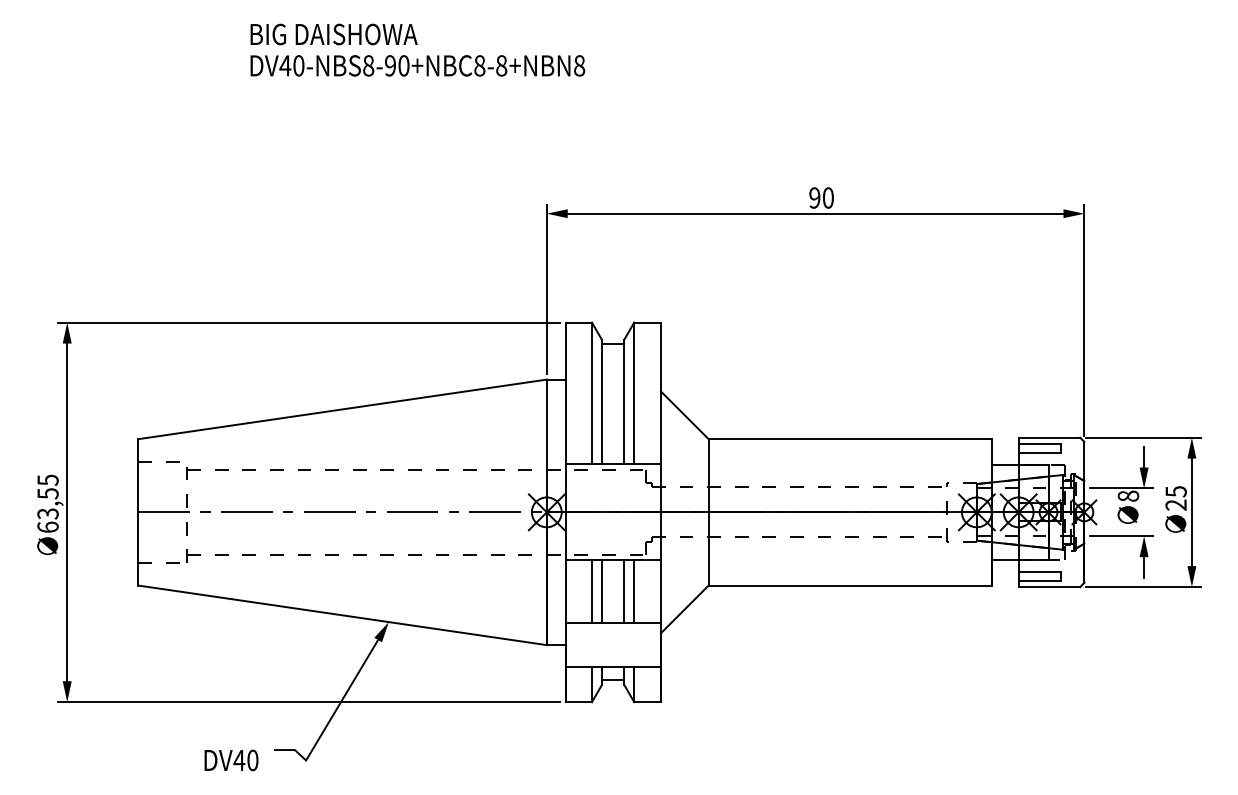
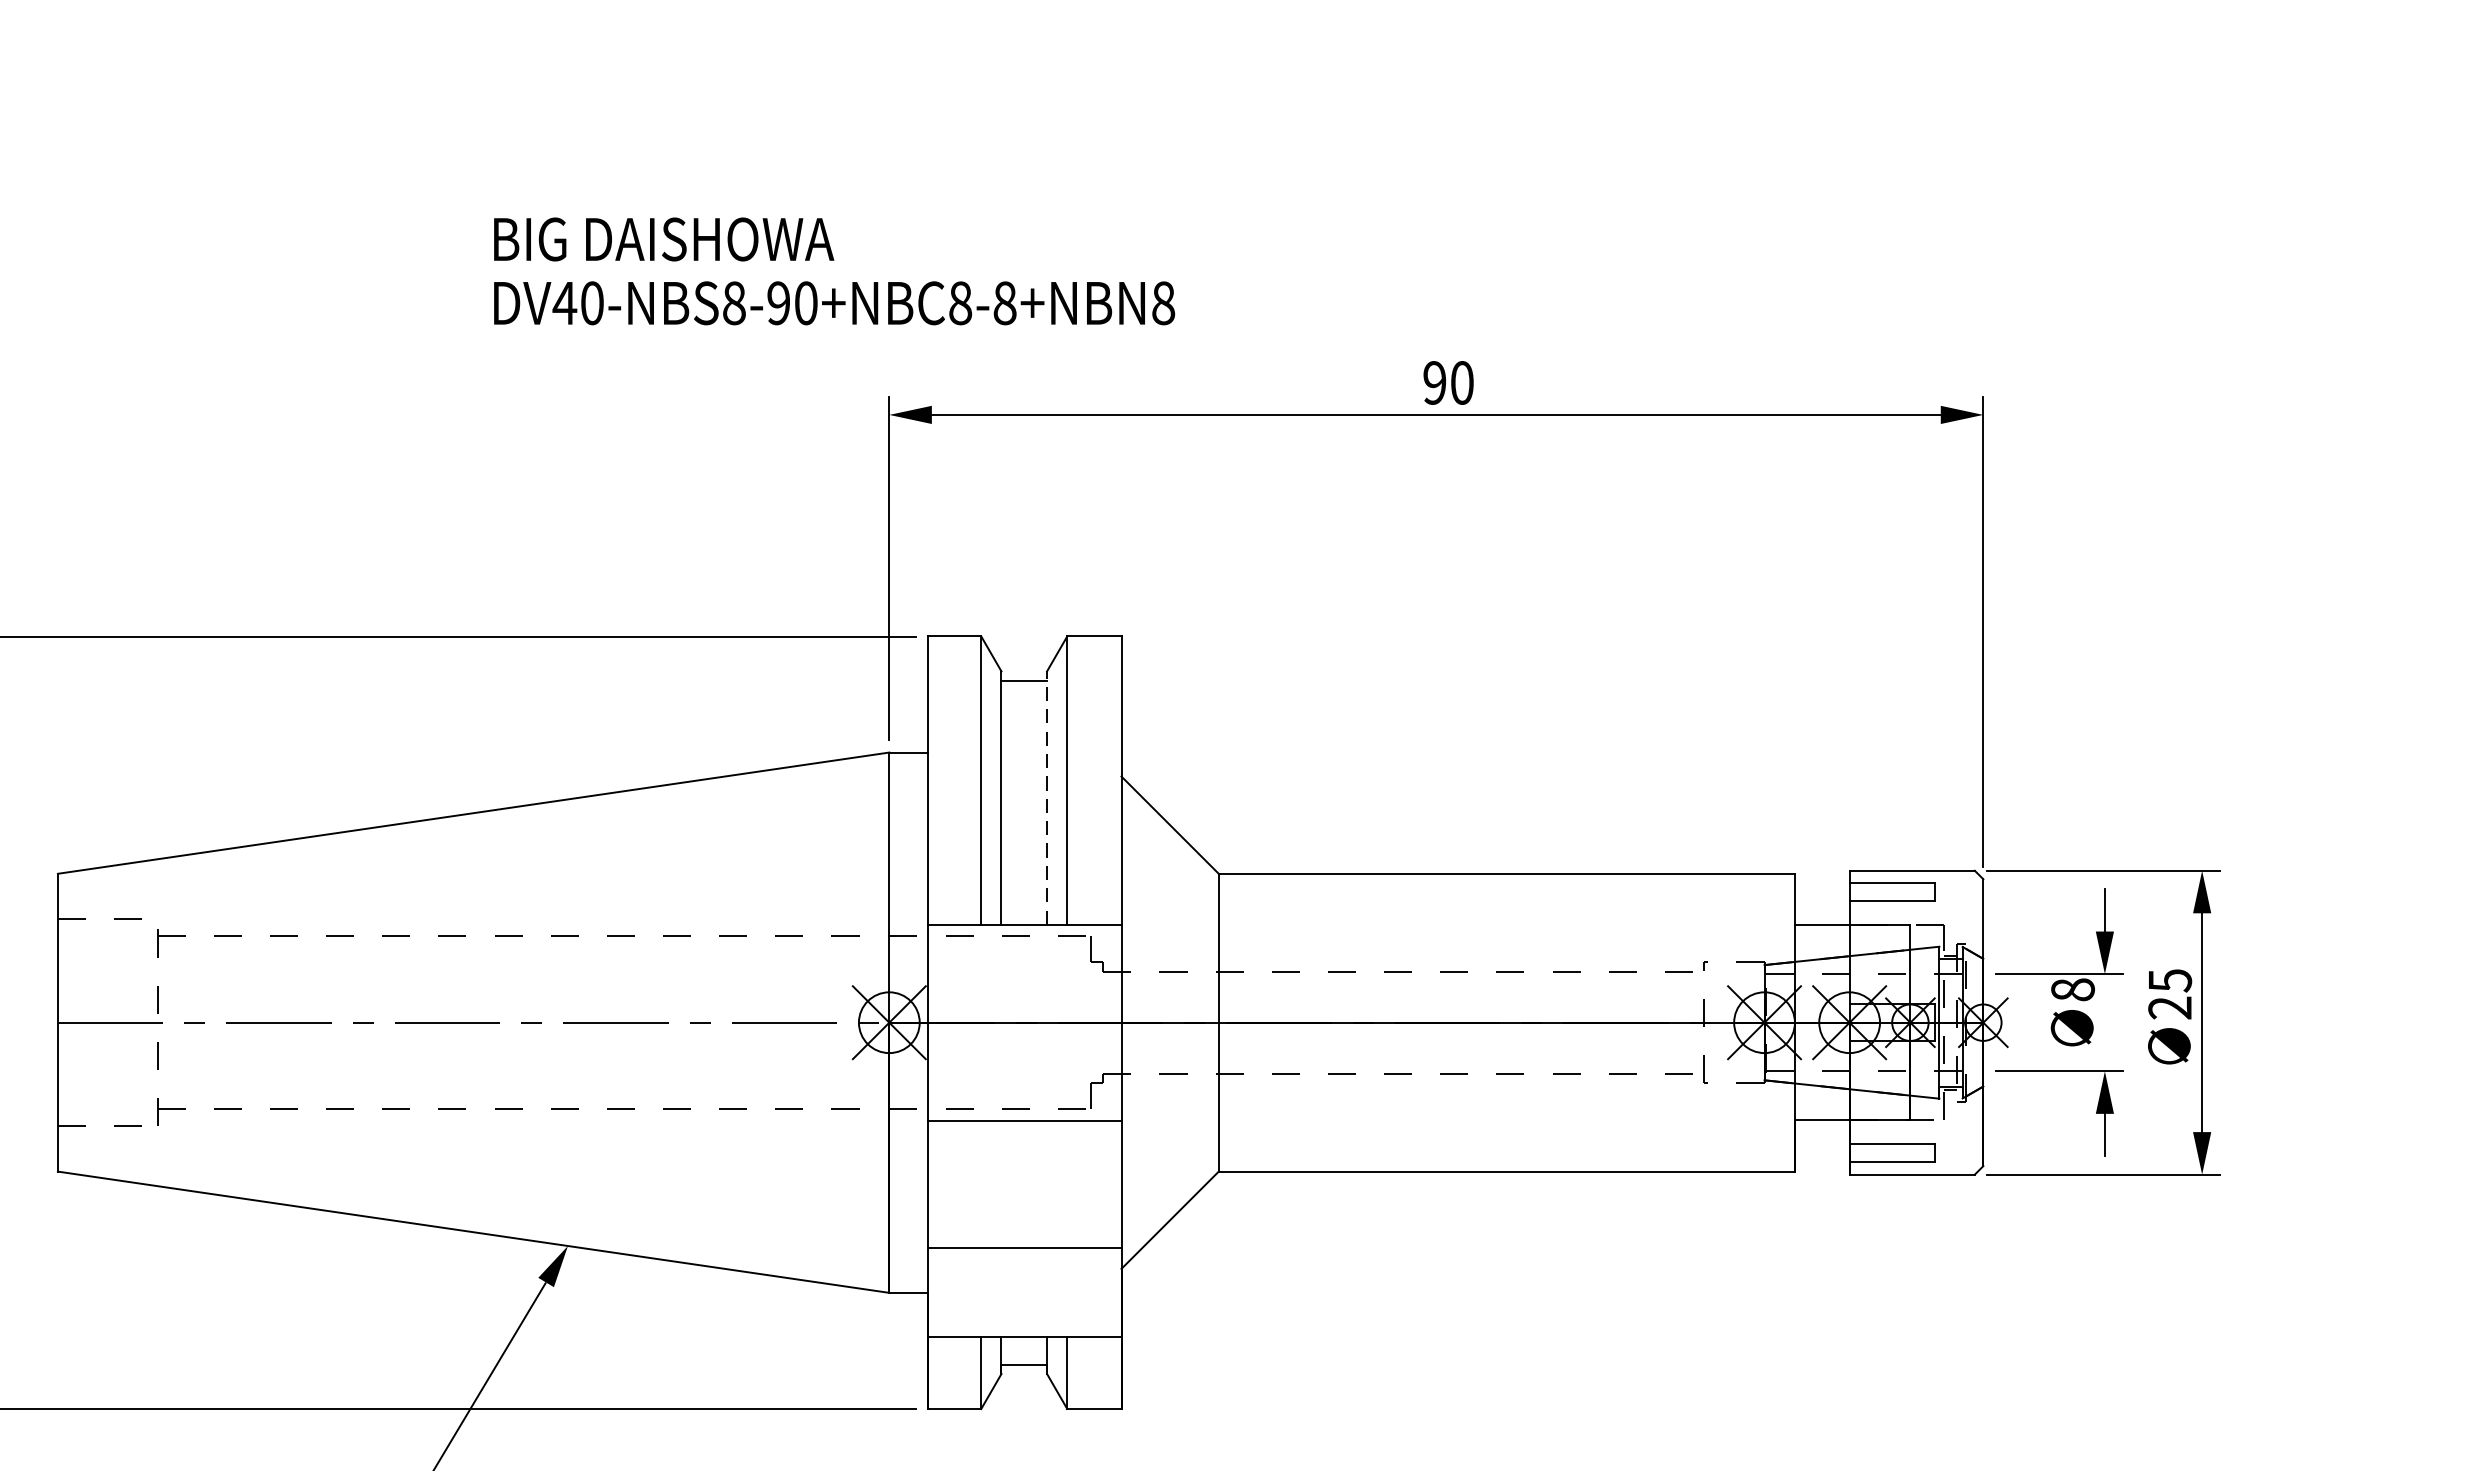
text: (417, 49) -> (833, 269), moved
line: (624, 401) -> (1047, 797), solid -> dashed
line: (591, 591) -> (980, 1183), removed
line: (601, 591) -> (1000, 1183), removed
line: (624, 591) -> (1047, 1183), removed
line: (634, 591) -> (1067, 1183), removed

